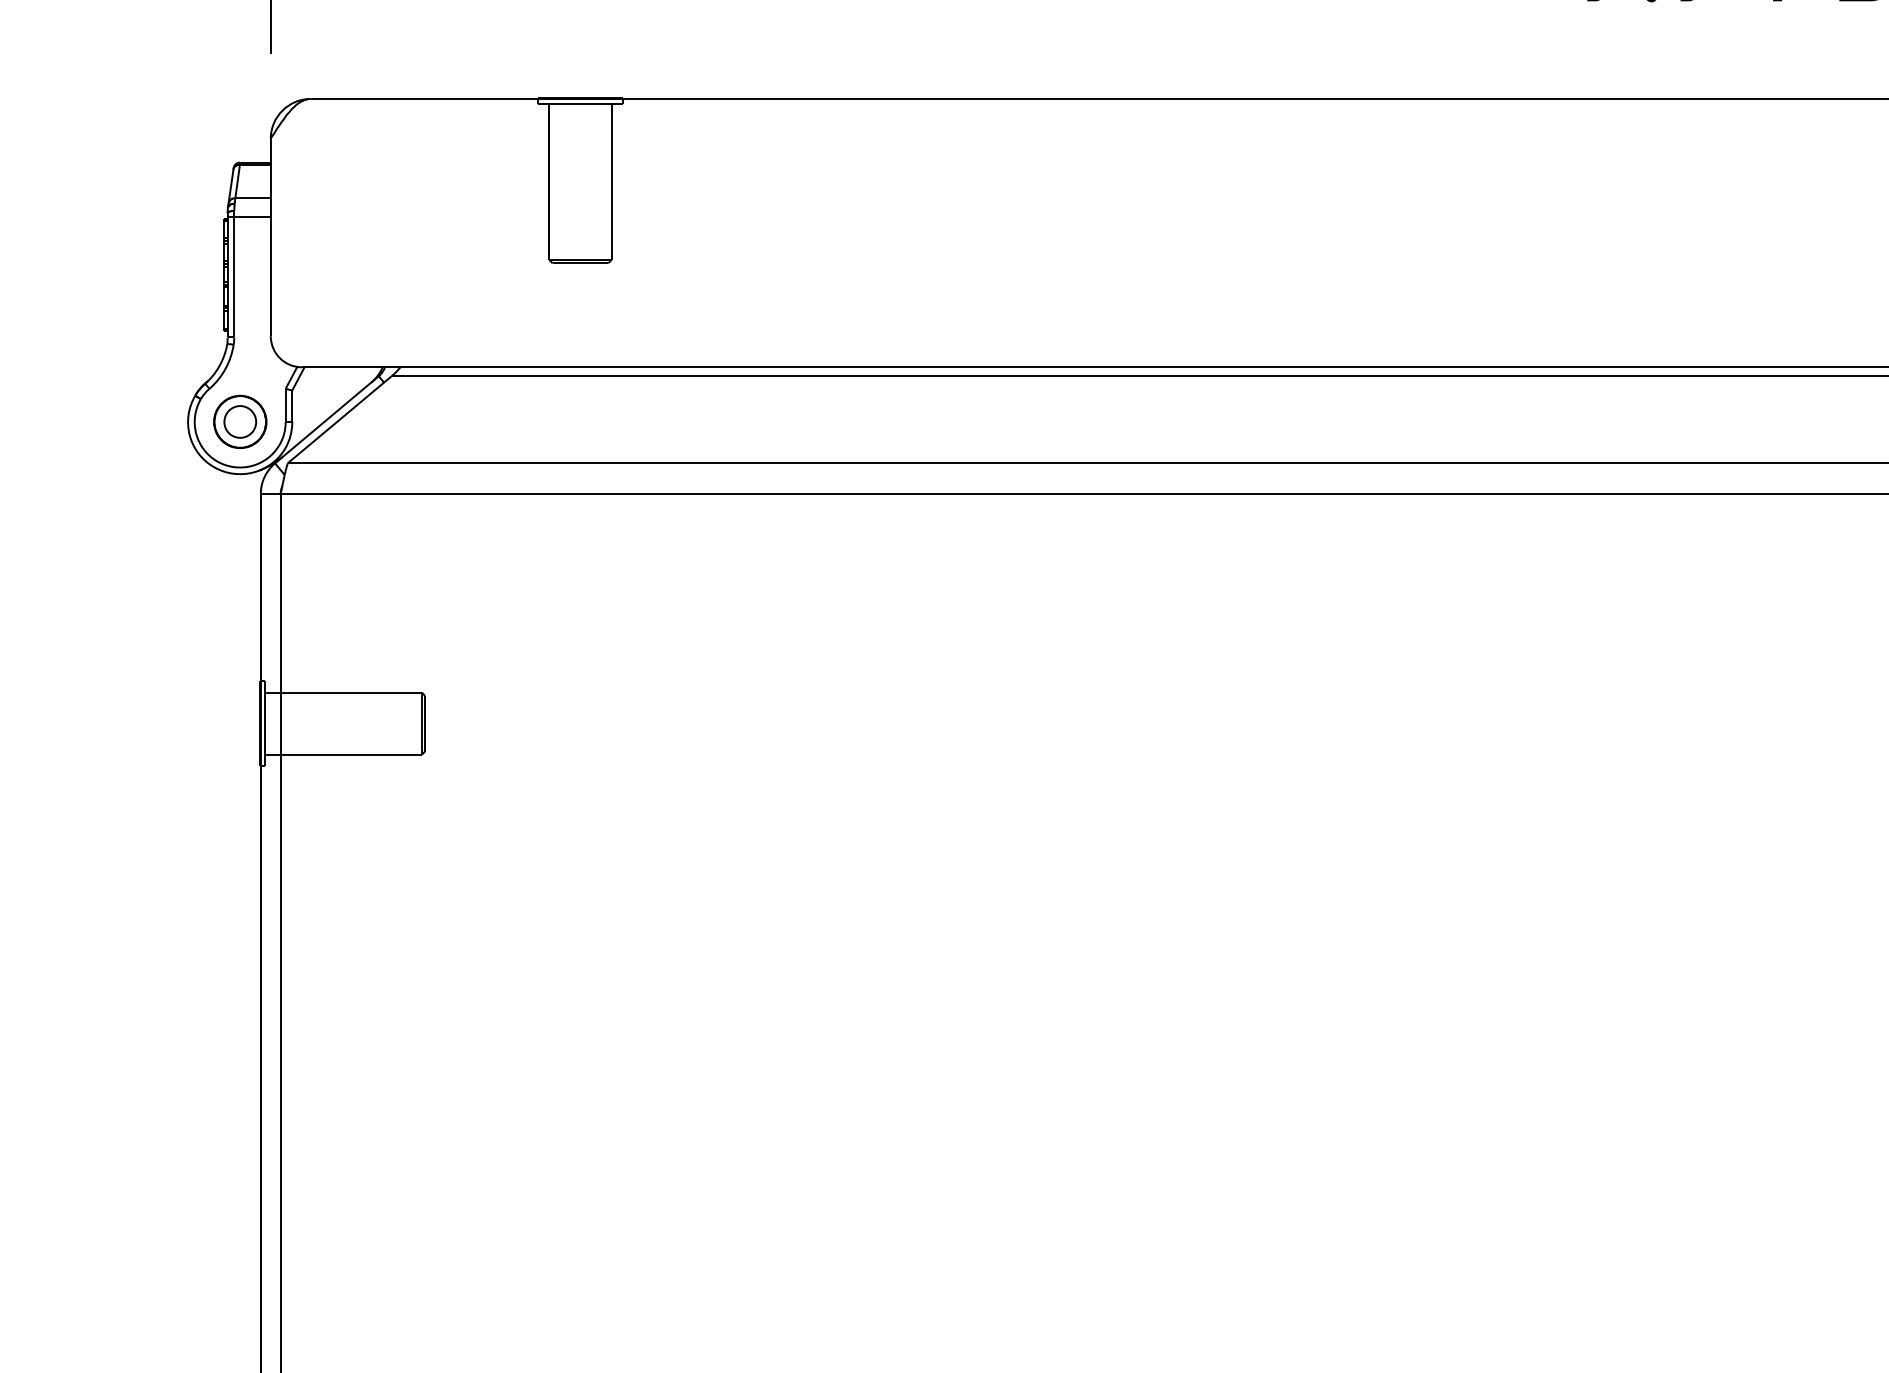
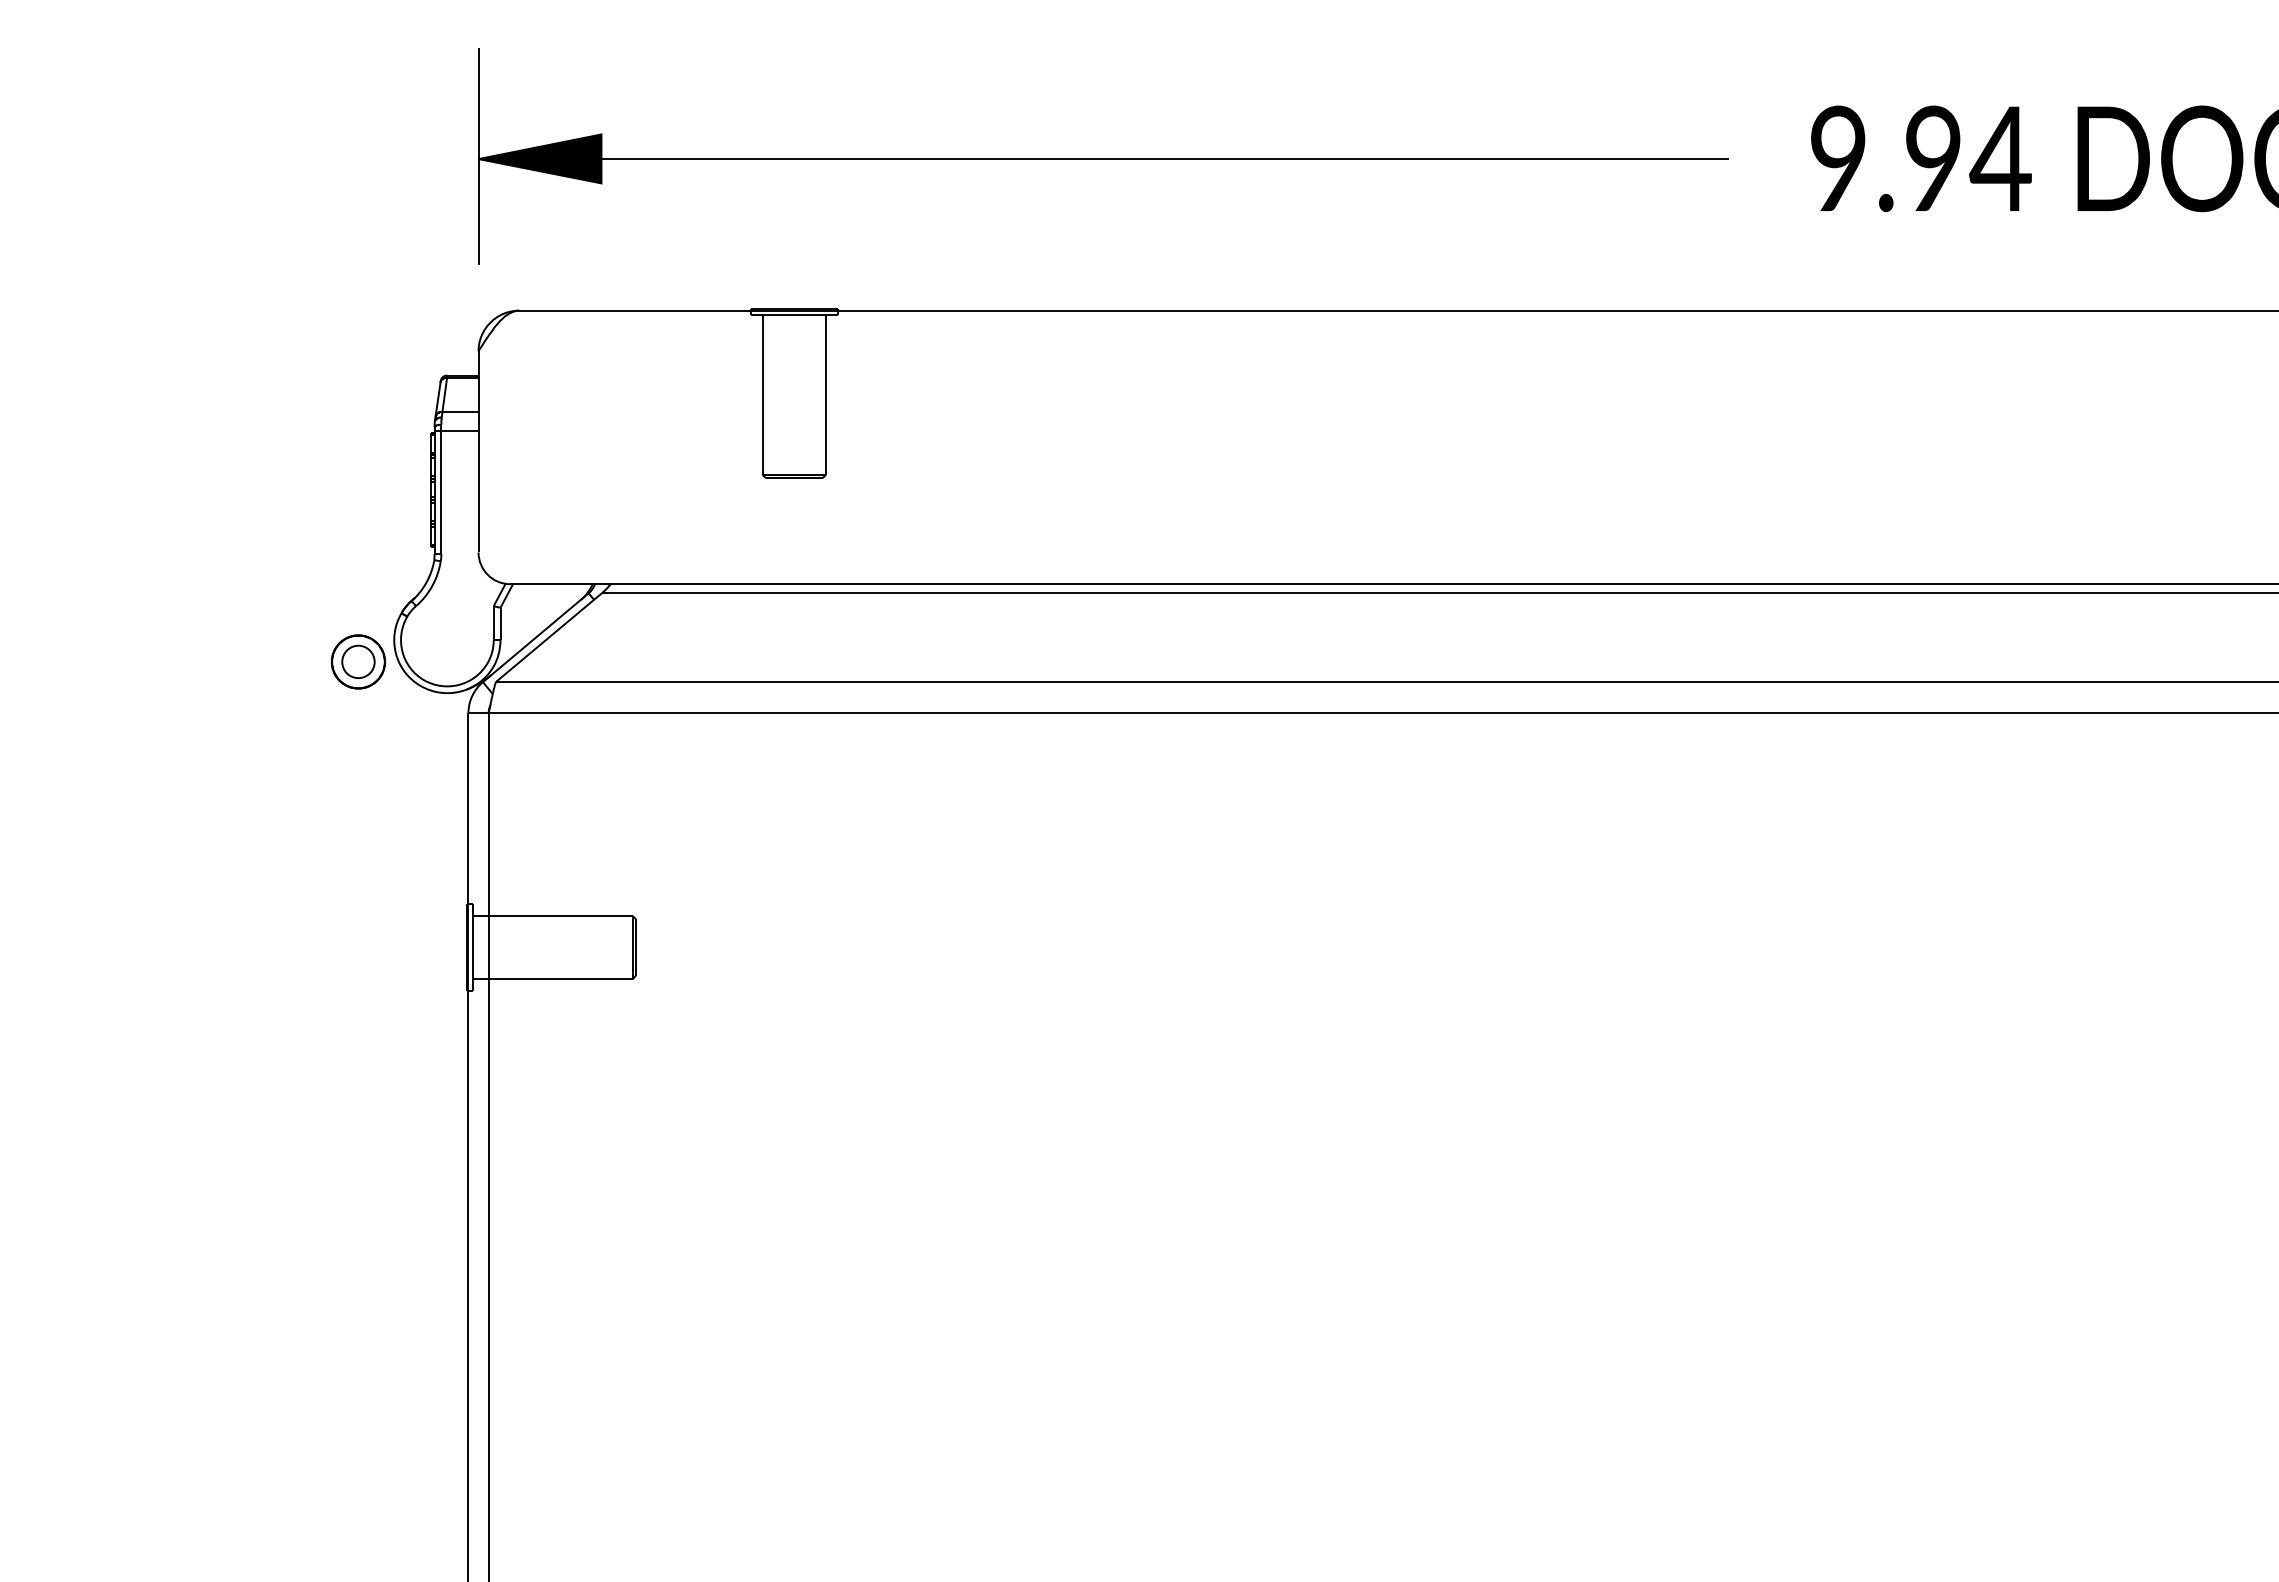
part: (239, 421) -> (357, 661), moved

